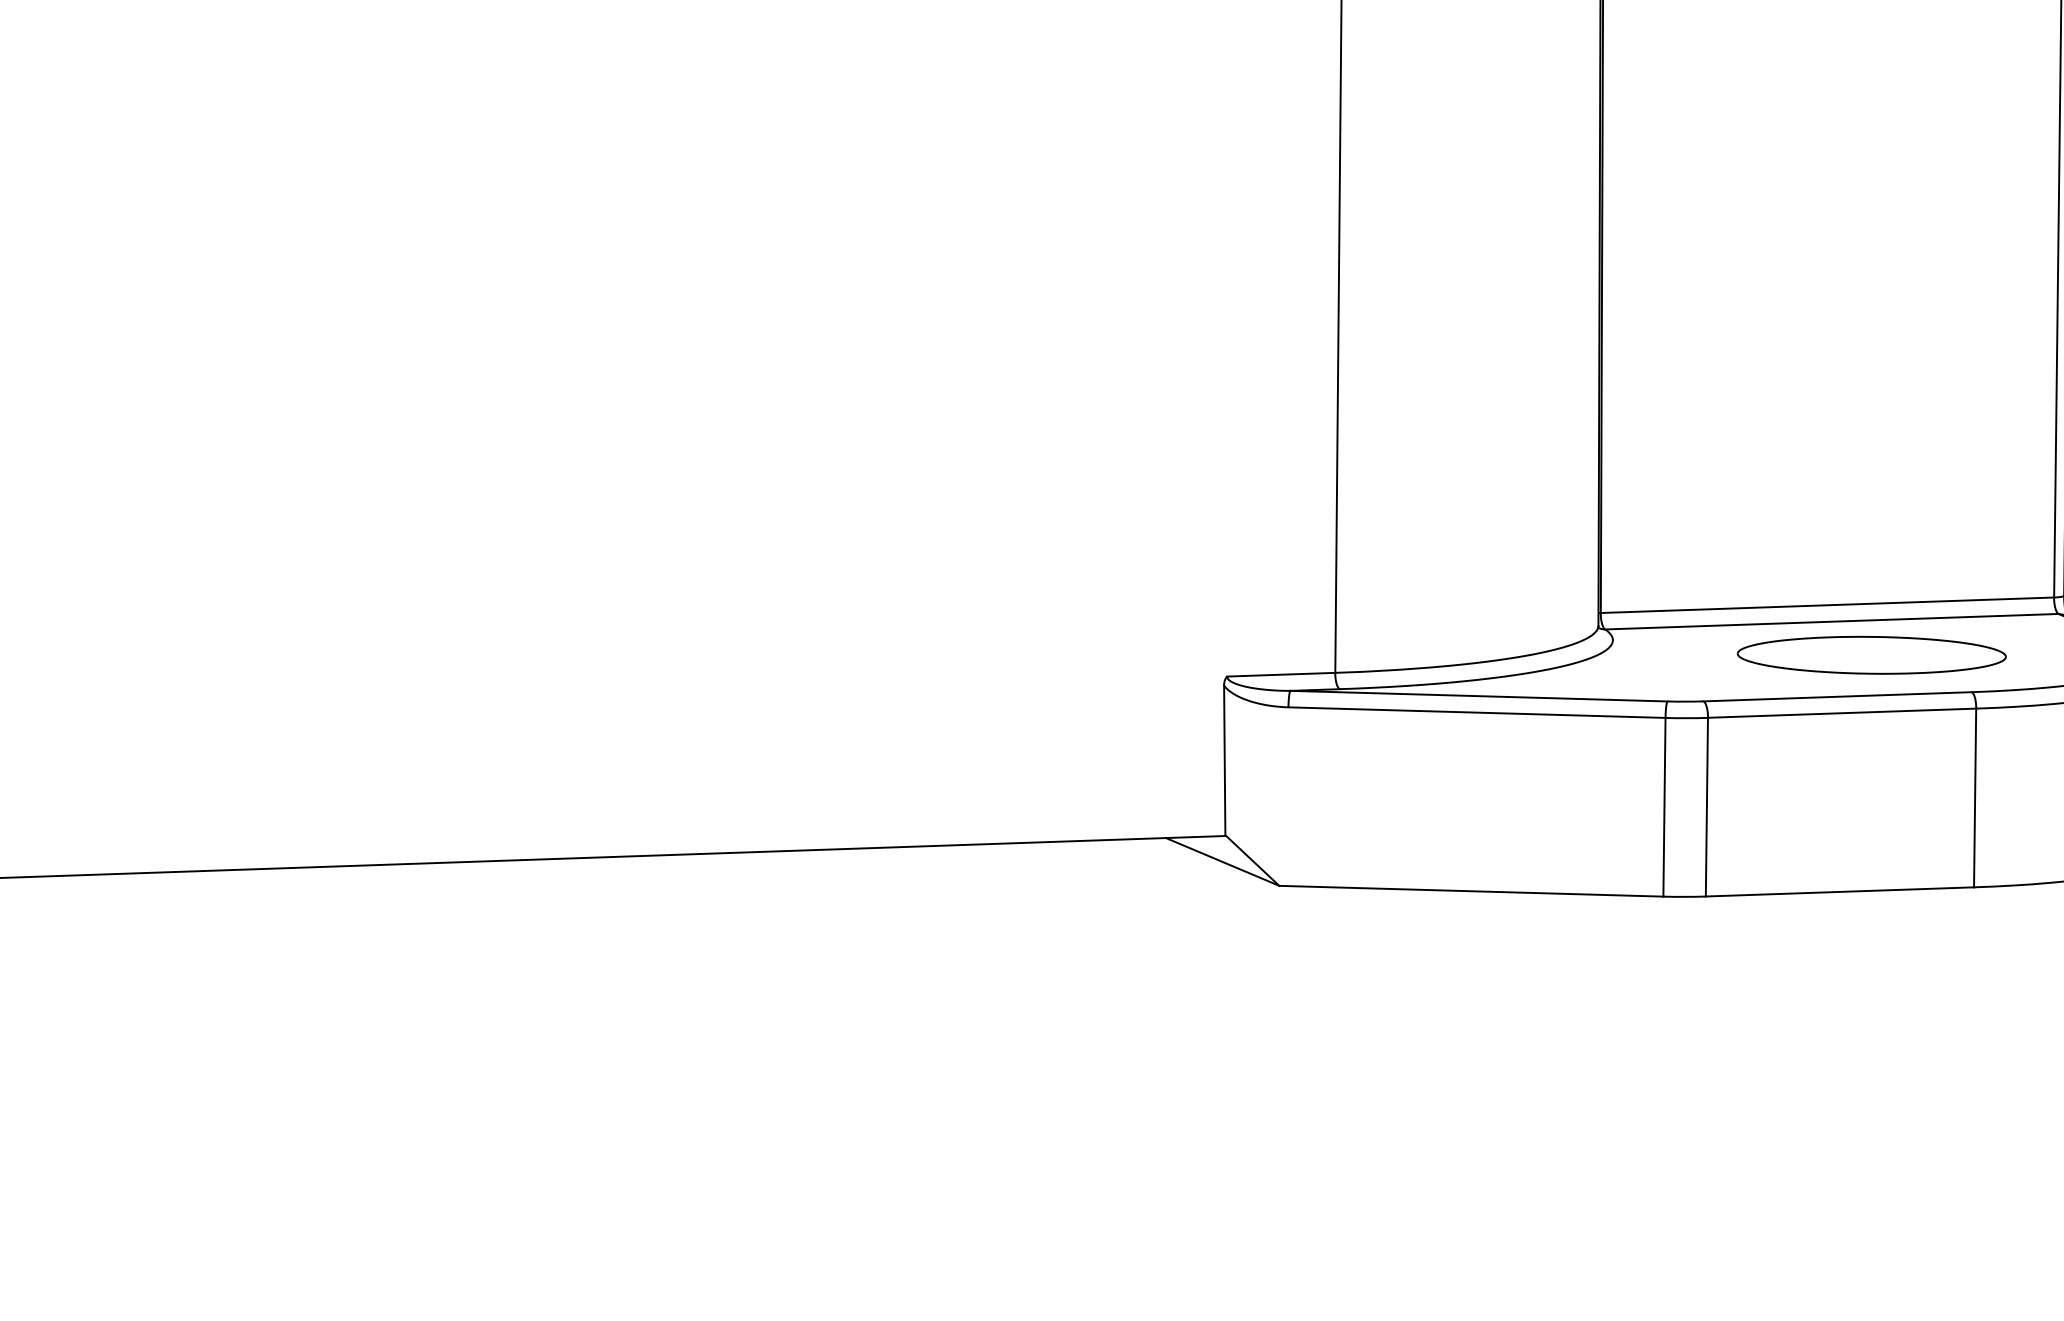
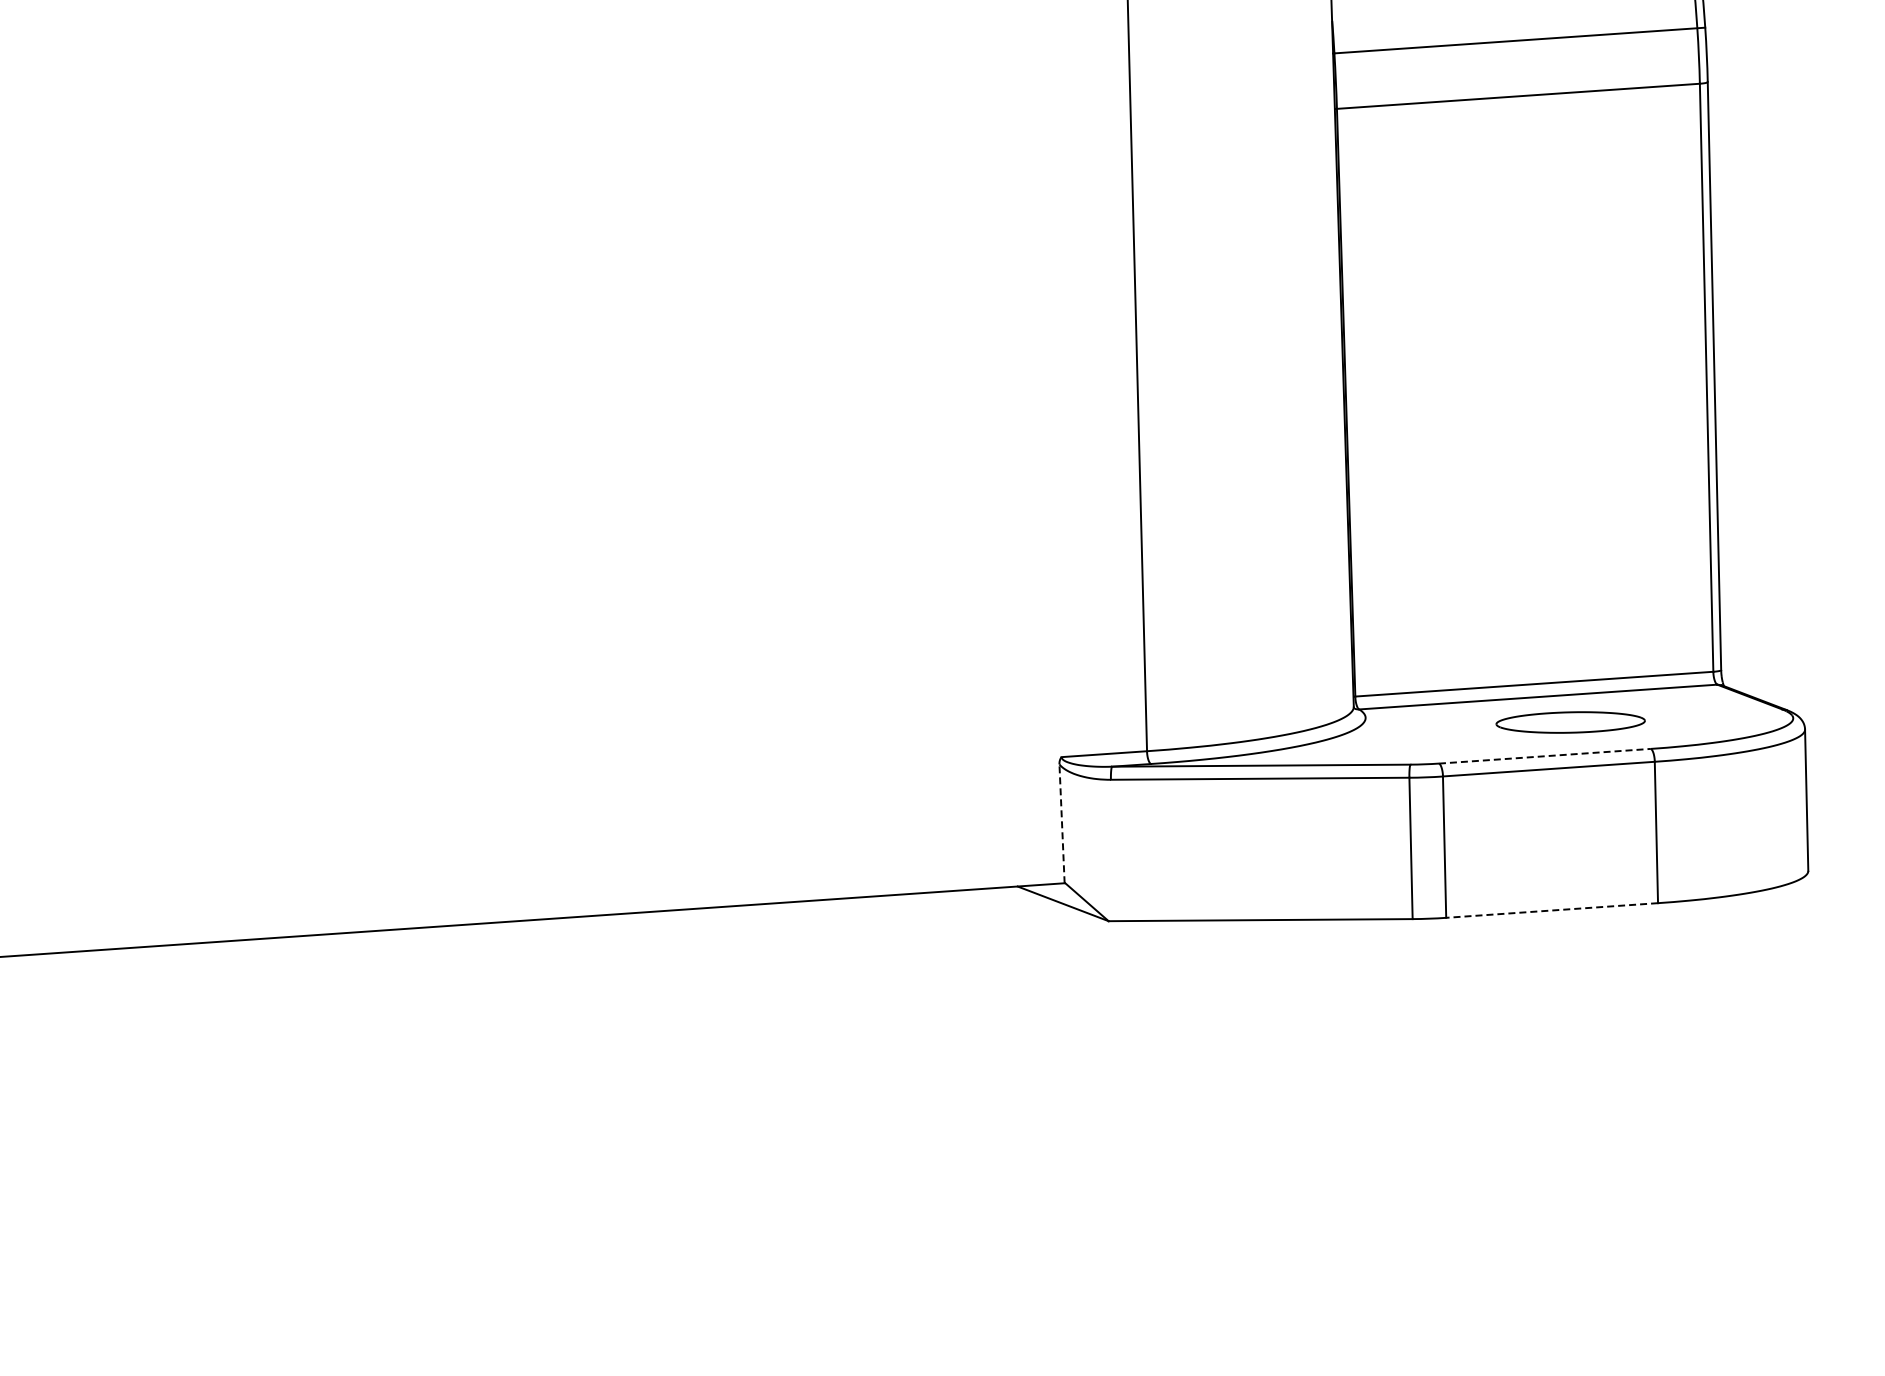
part: (1871, 655) -> (1570, 722), size x0.7
line: (1838, 697) -> (1545, 756), solid -> dashed
line: (1225, 760) -> (1062, 823), solid -> dashed
line: (1839, 891) -> (1551, 910), solid -> dashed

